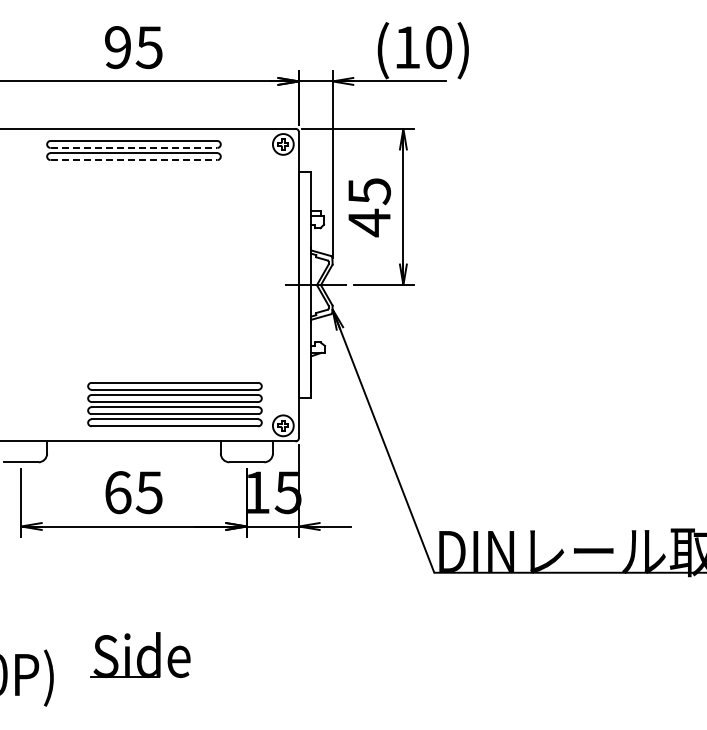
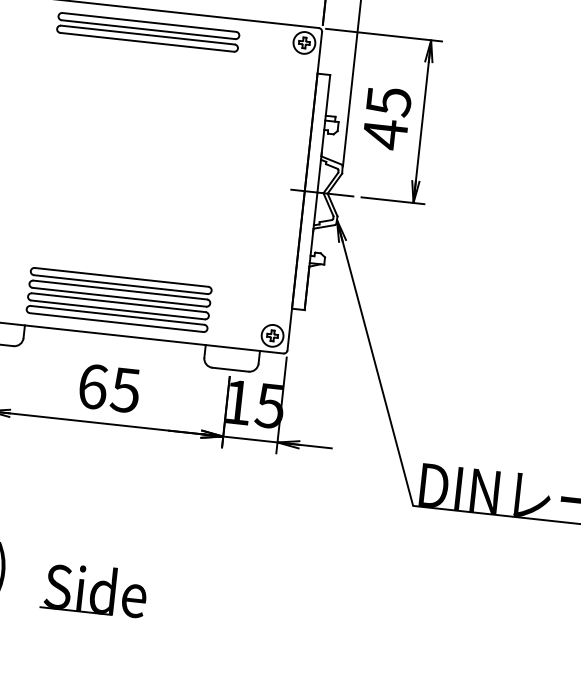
line: (134, 147) -> (149, 29), dashed -> solid
line: (134, 160) -> (147, 42), dashed -> solid
part: (174, 404) -> (118, 299), moved
part: (140, 654) -> (94, 589), moved

